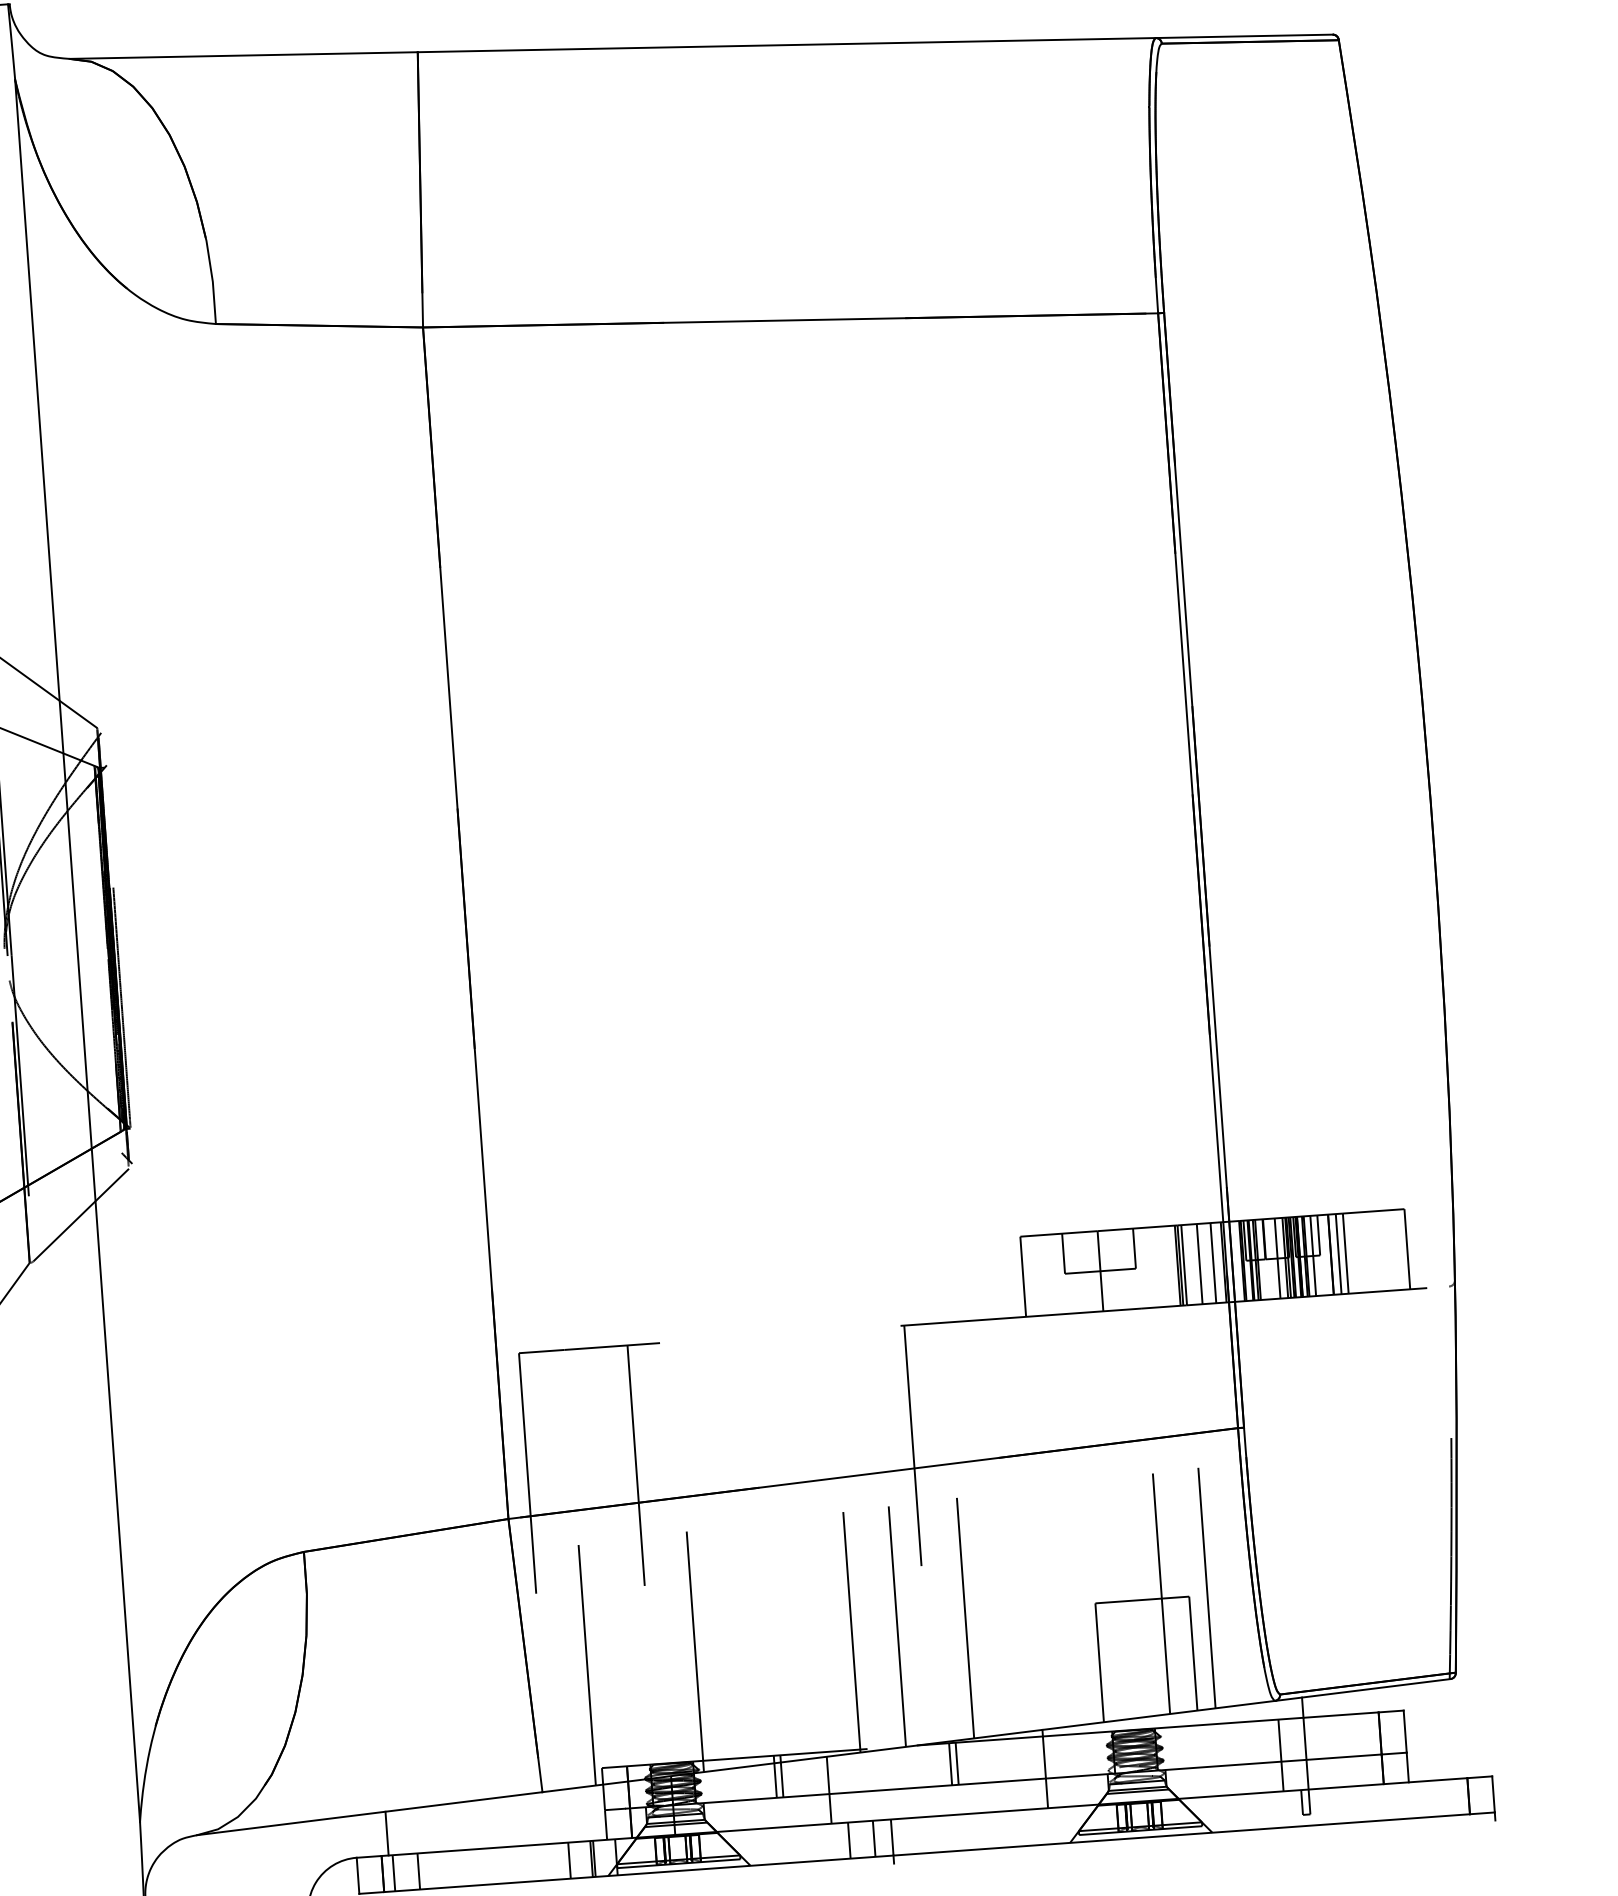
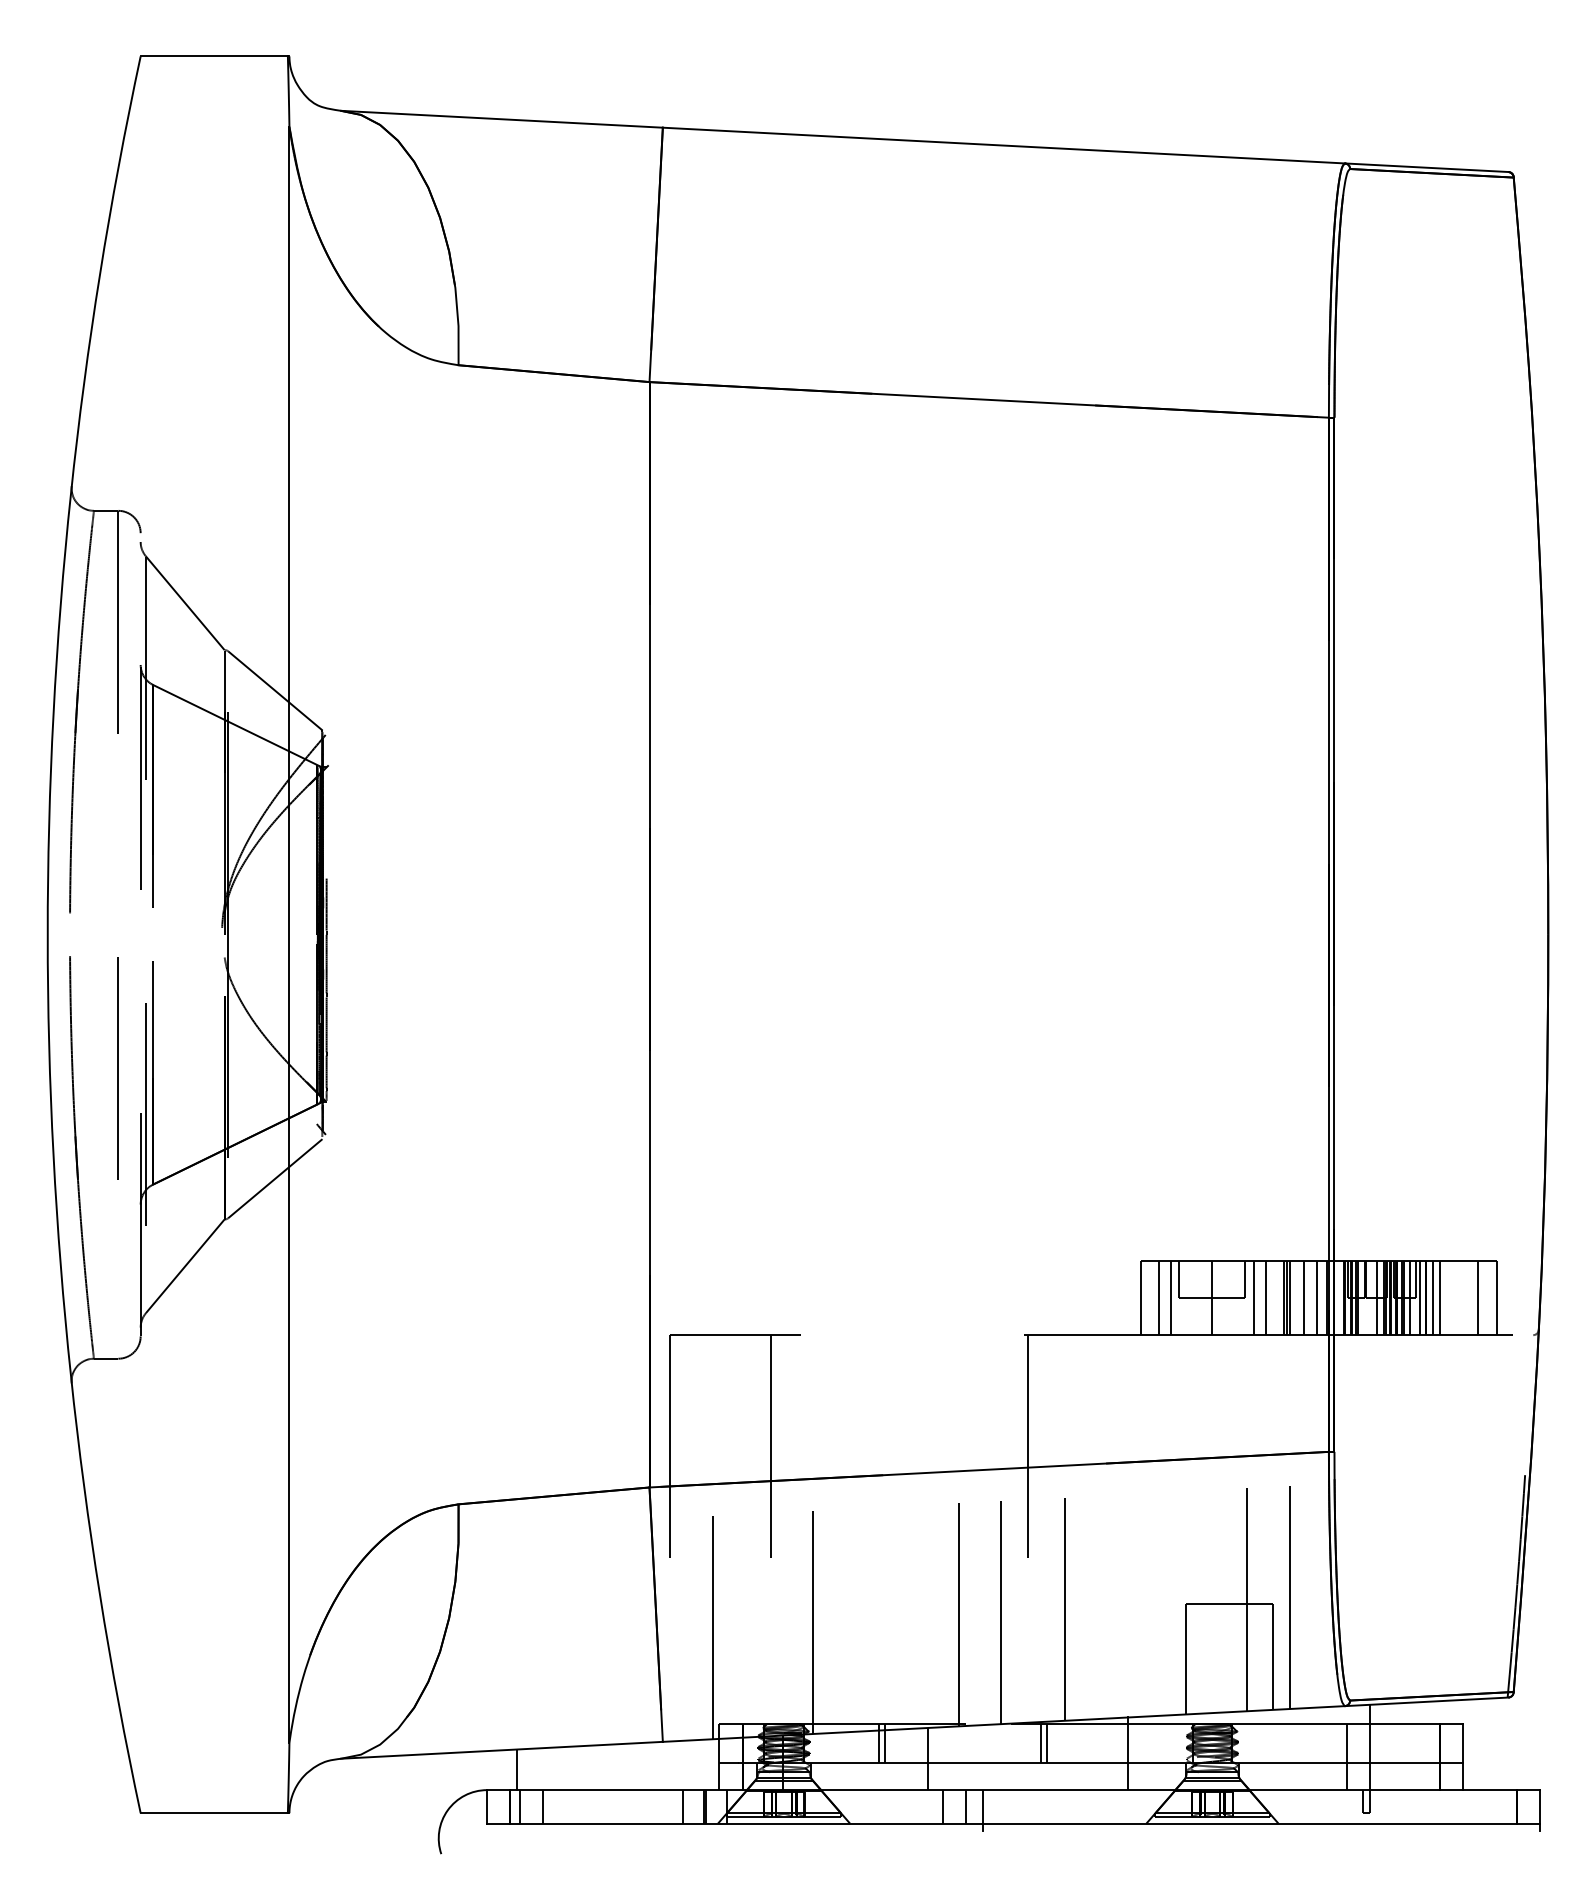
line: (1386, 1250) -> (1477, 1297), added
line: (1324, 1254) -> (1420, 1297), added
line: (1157, 1266) -> (1265, 1297), added
line: (1144, 1267) -> (1253, 1297), added
line: (1055, 1273) -> (1170, 1297), added
line: (1042, 1274) -> (1158, 1297), added

